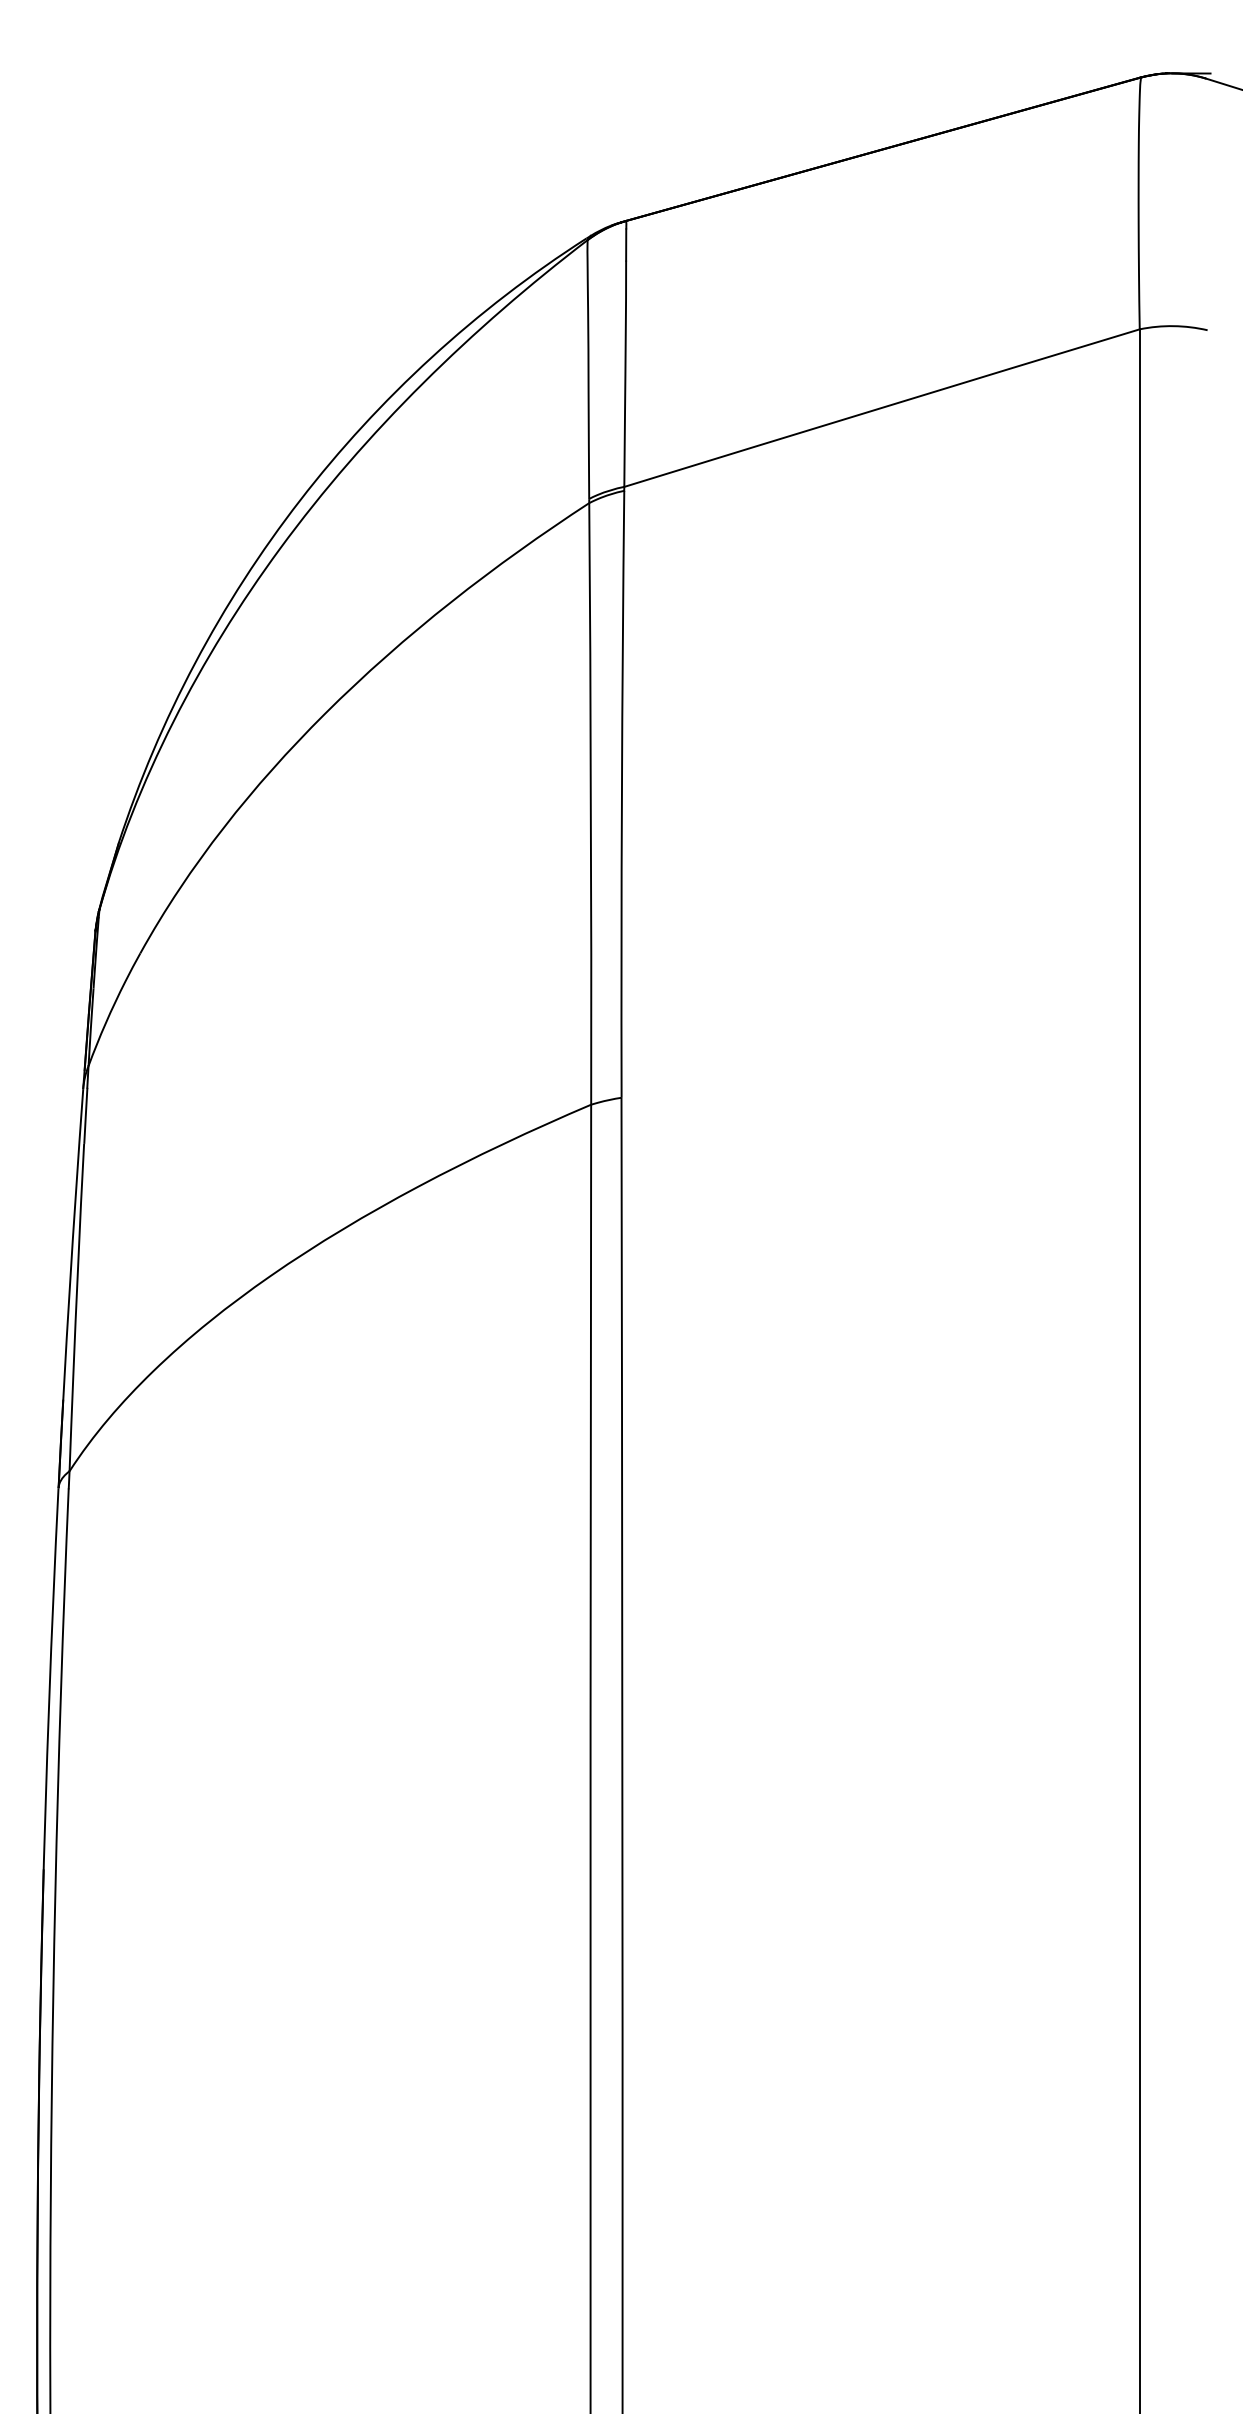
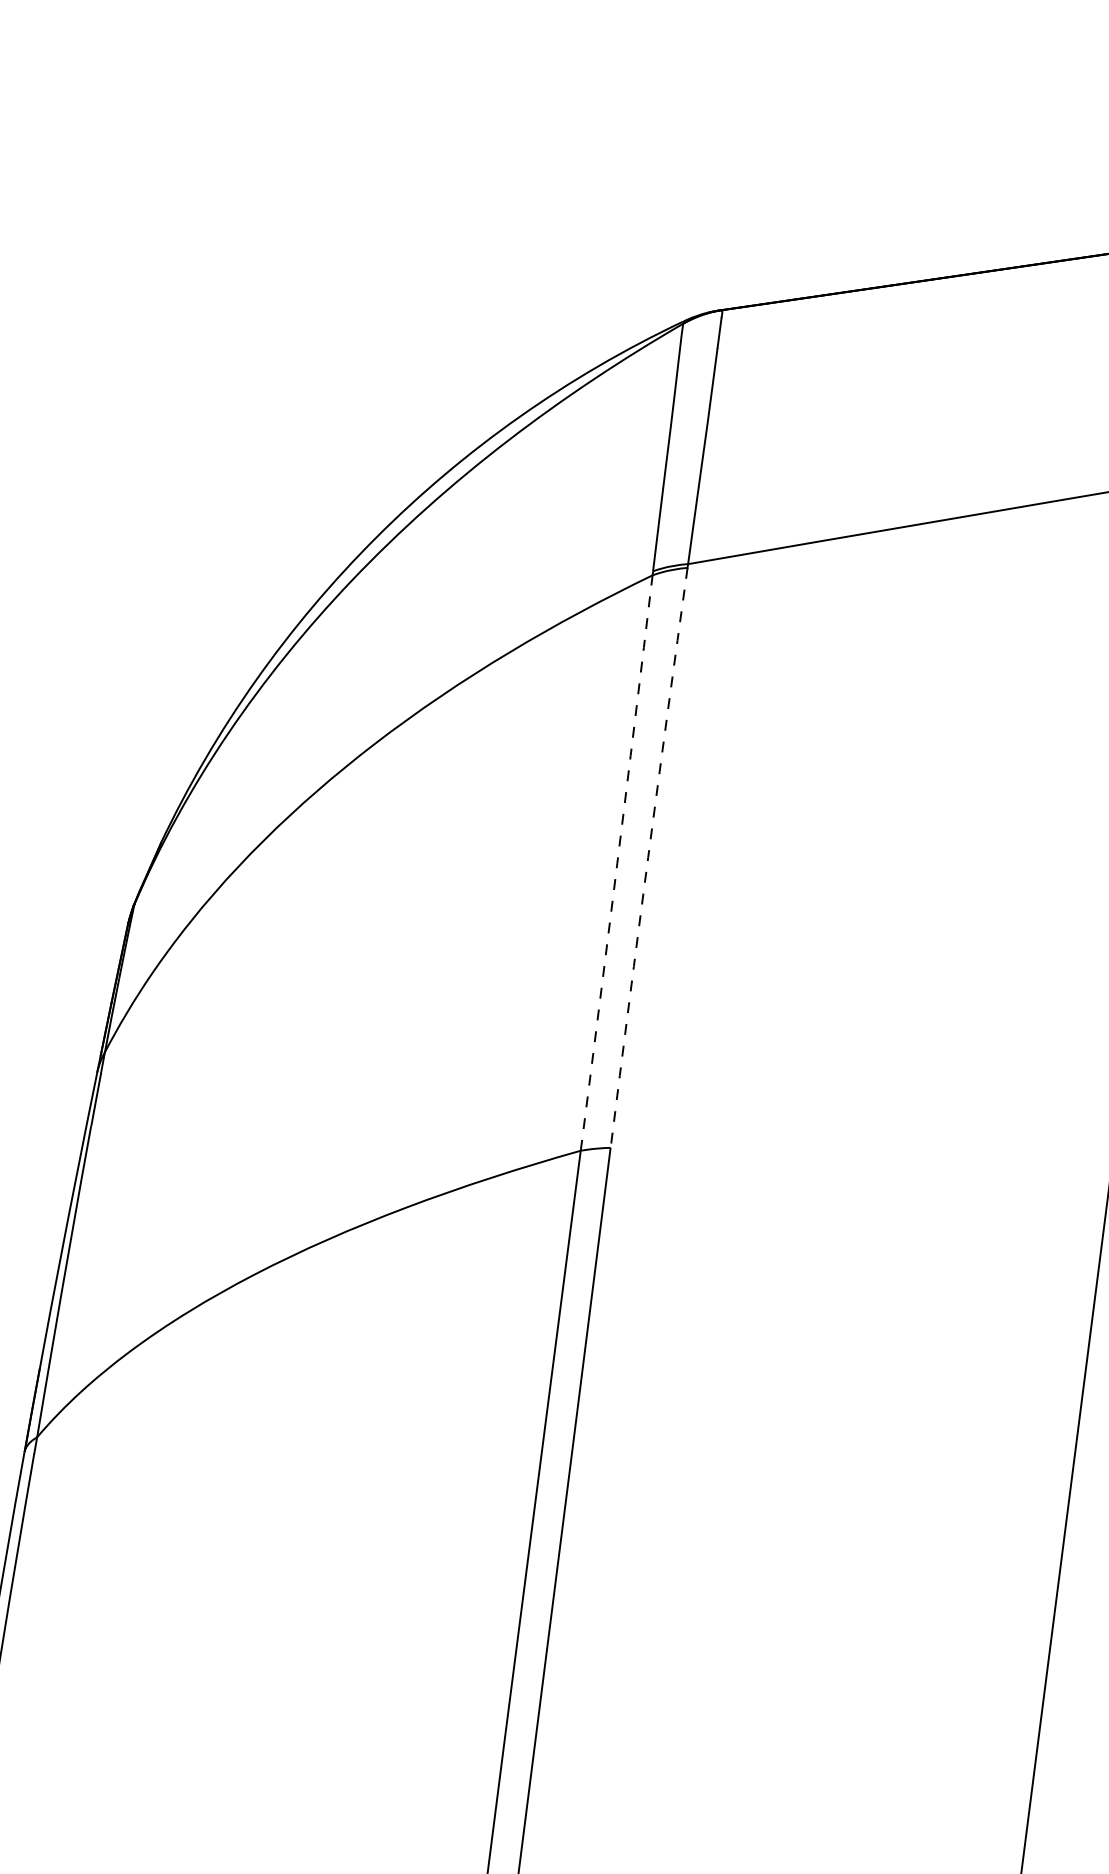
arc: (621, 794) -> (647, 857), solid -> dashed
arc: (590, 803) -> (617, 862), solid -> dashed

